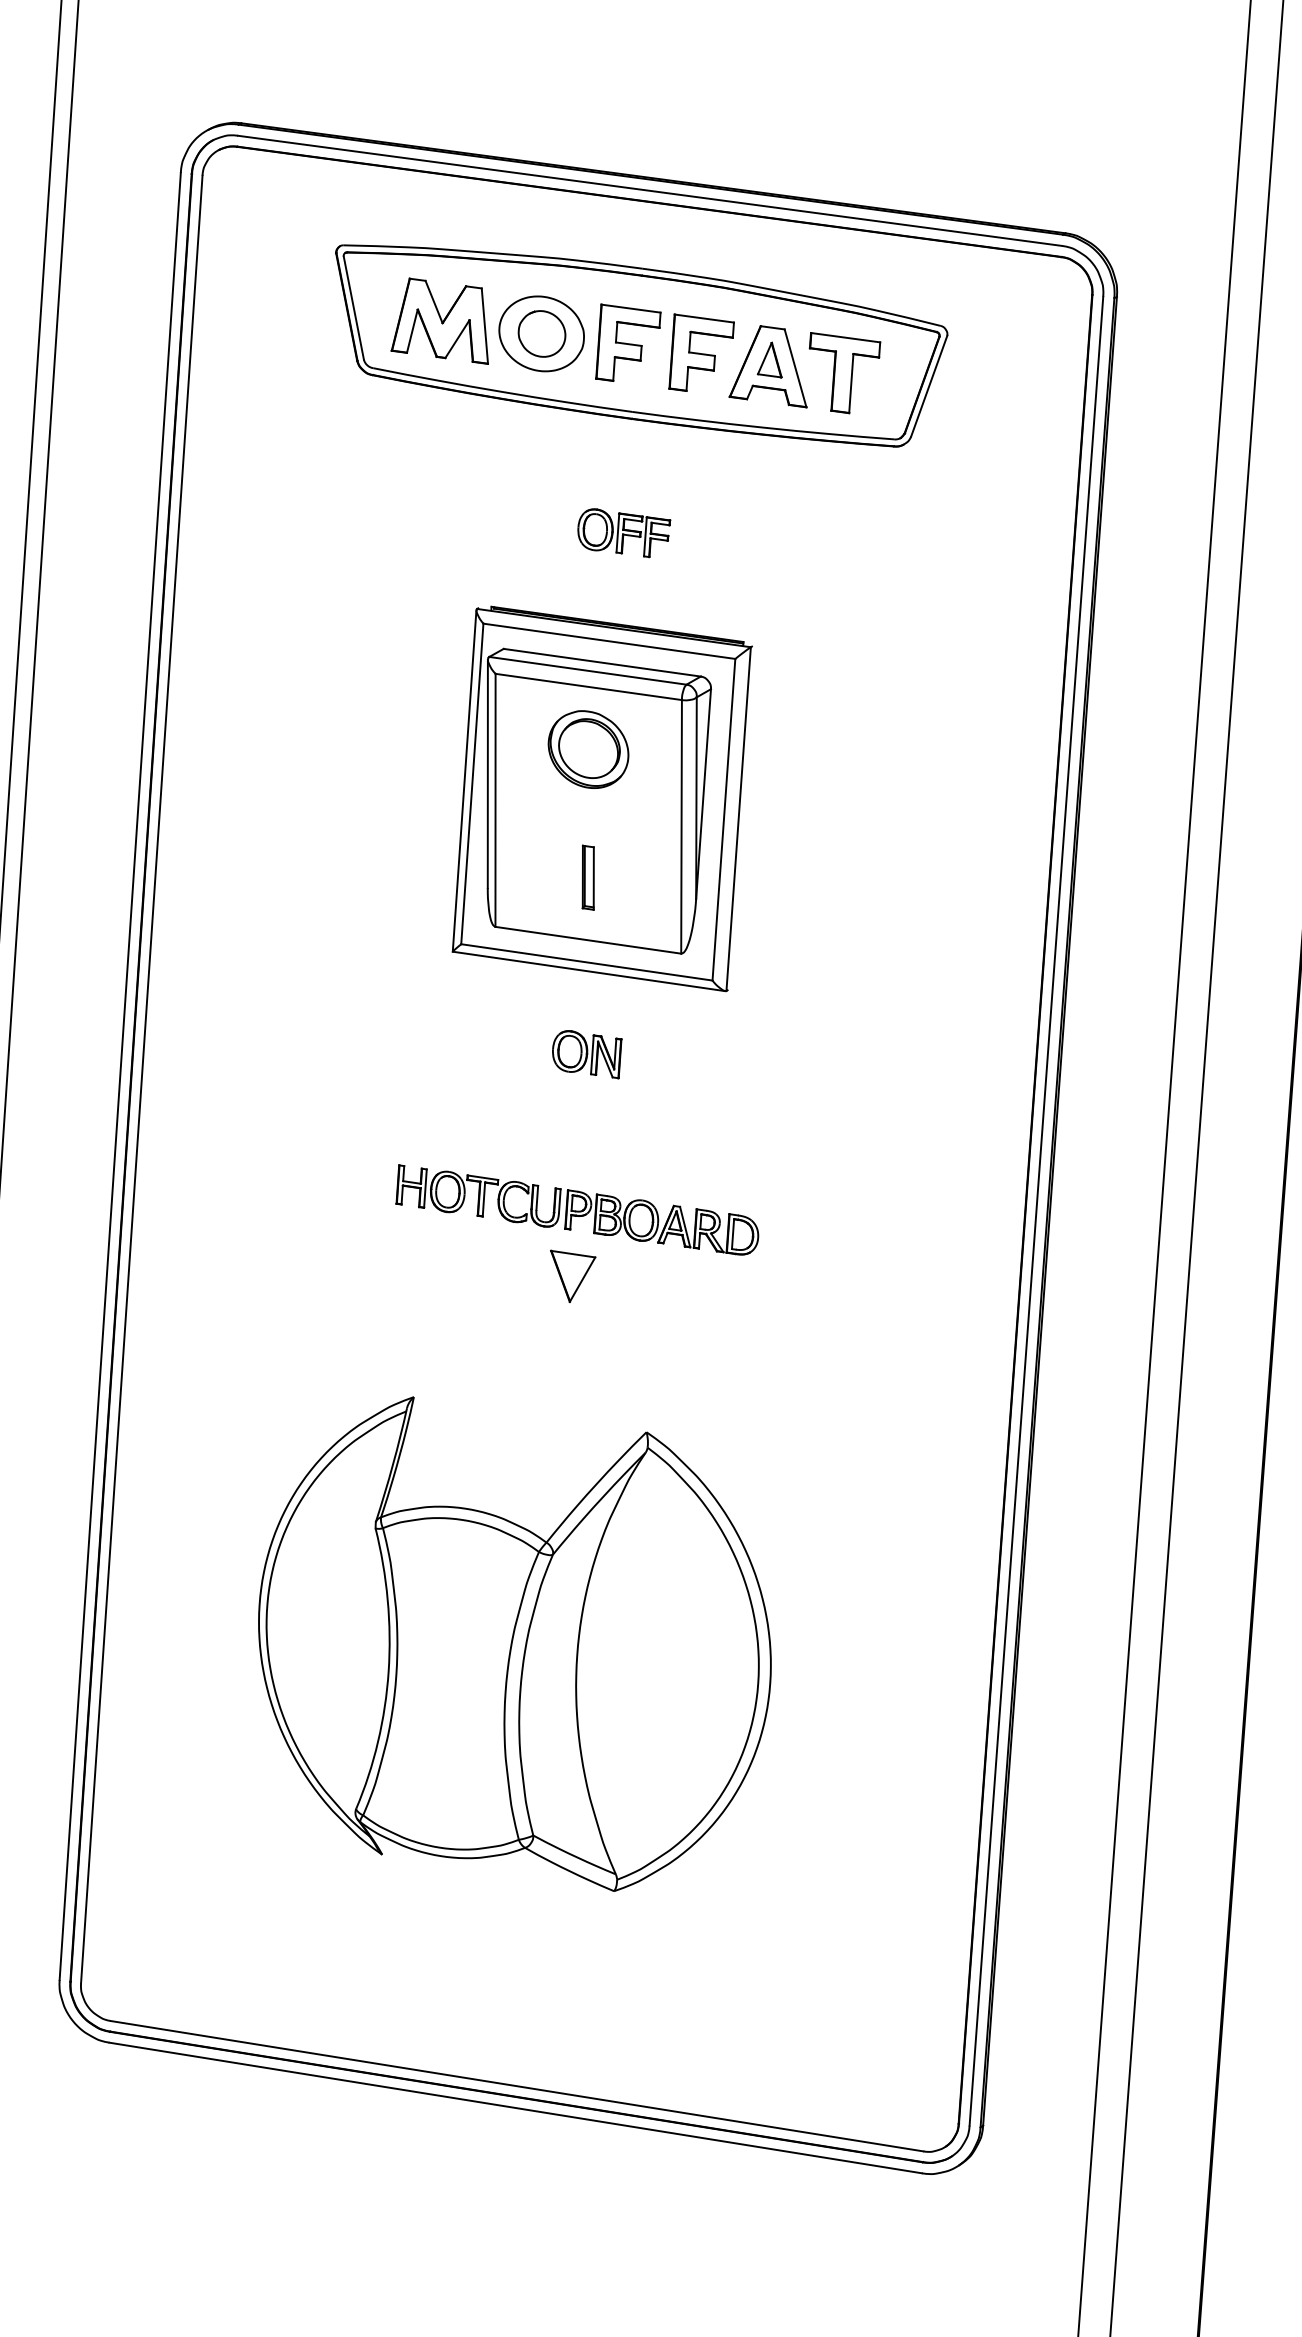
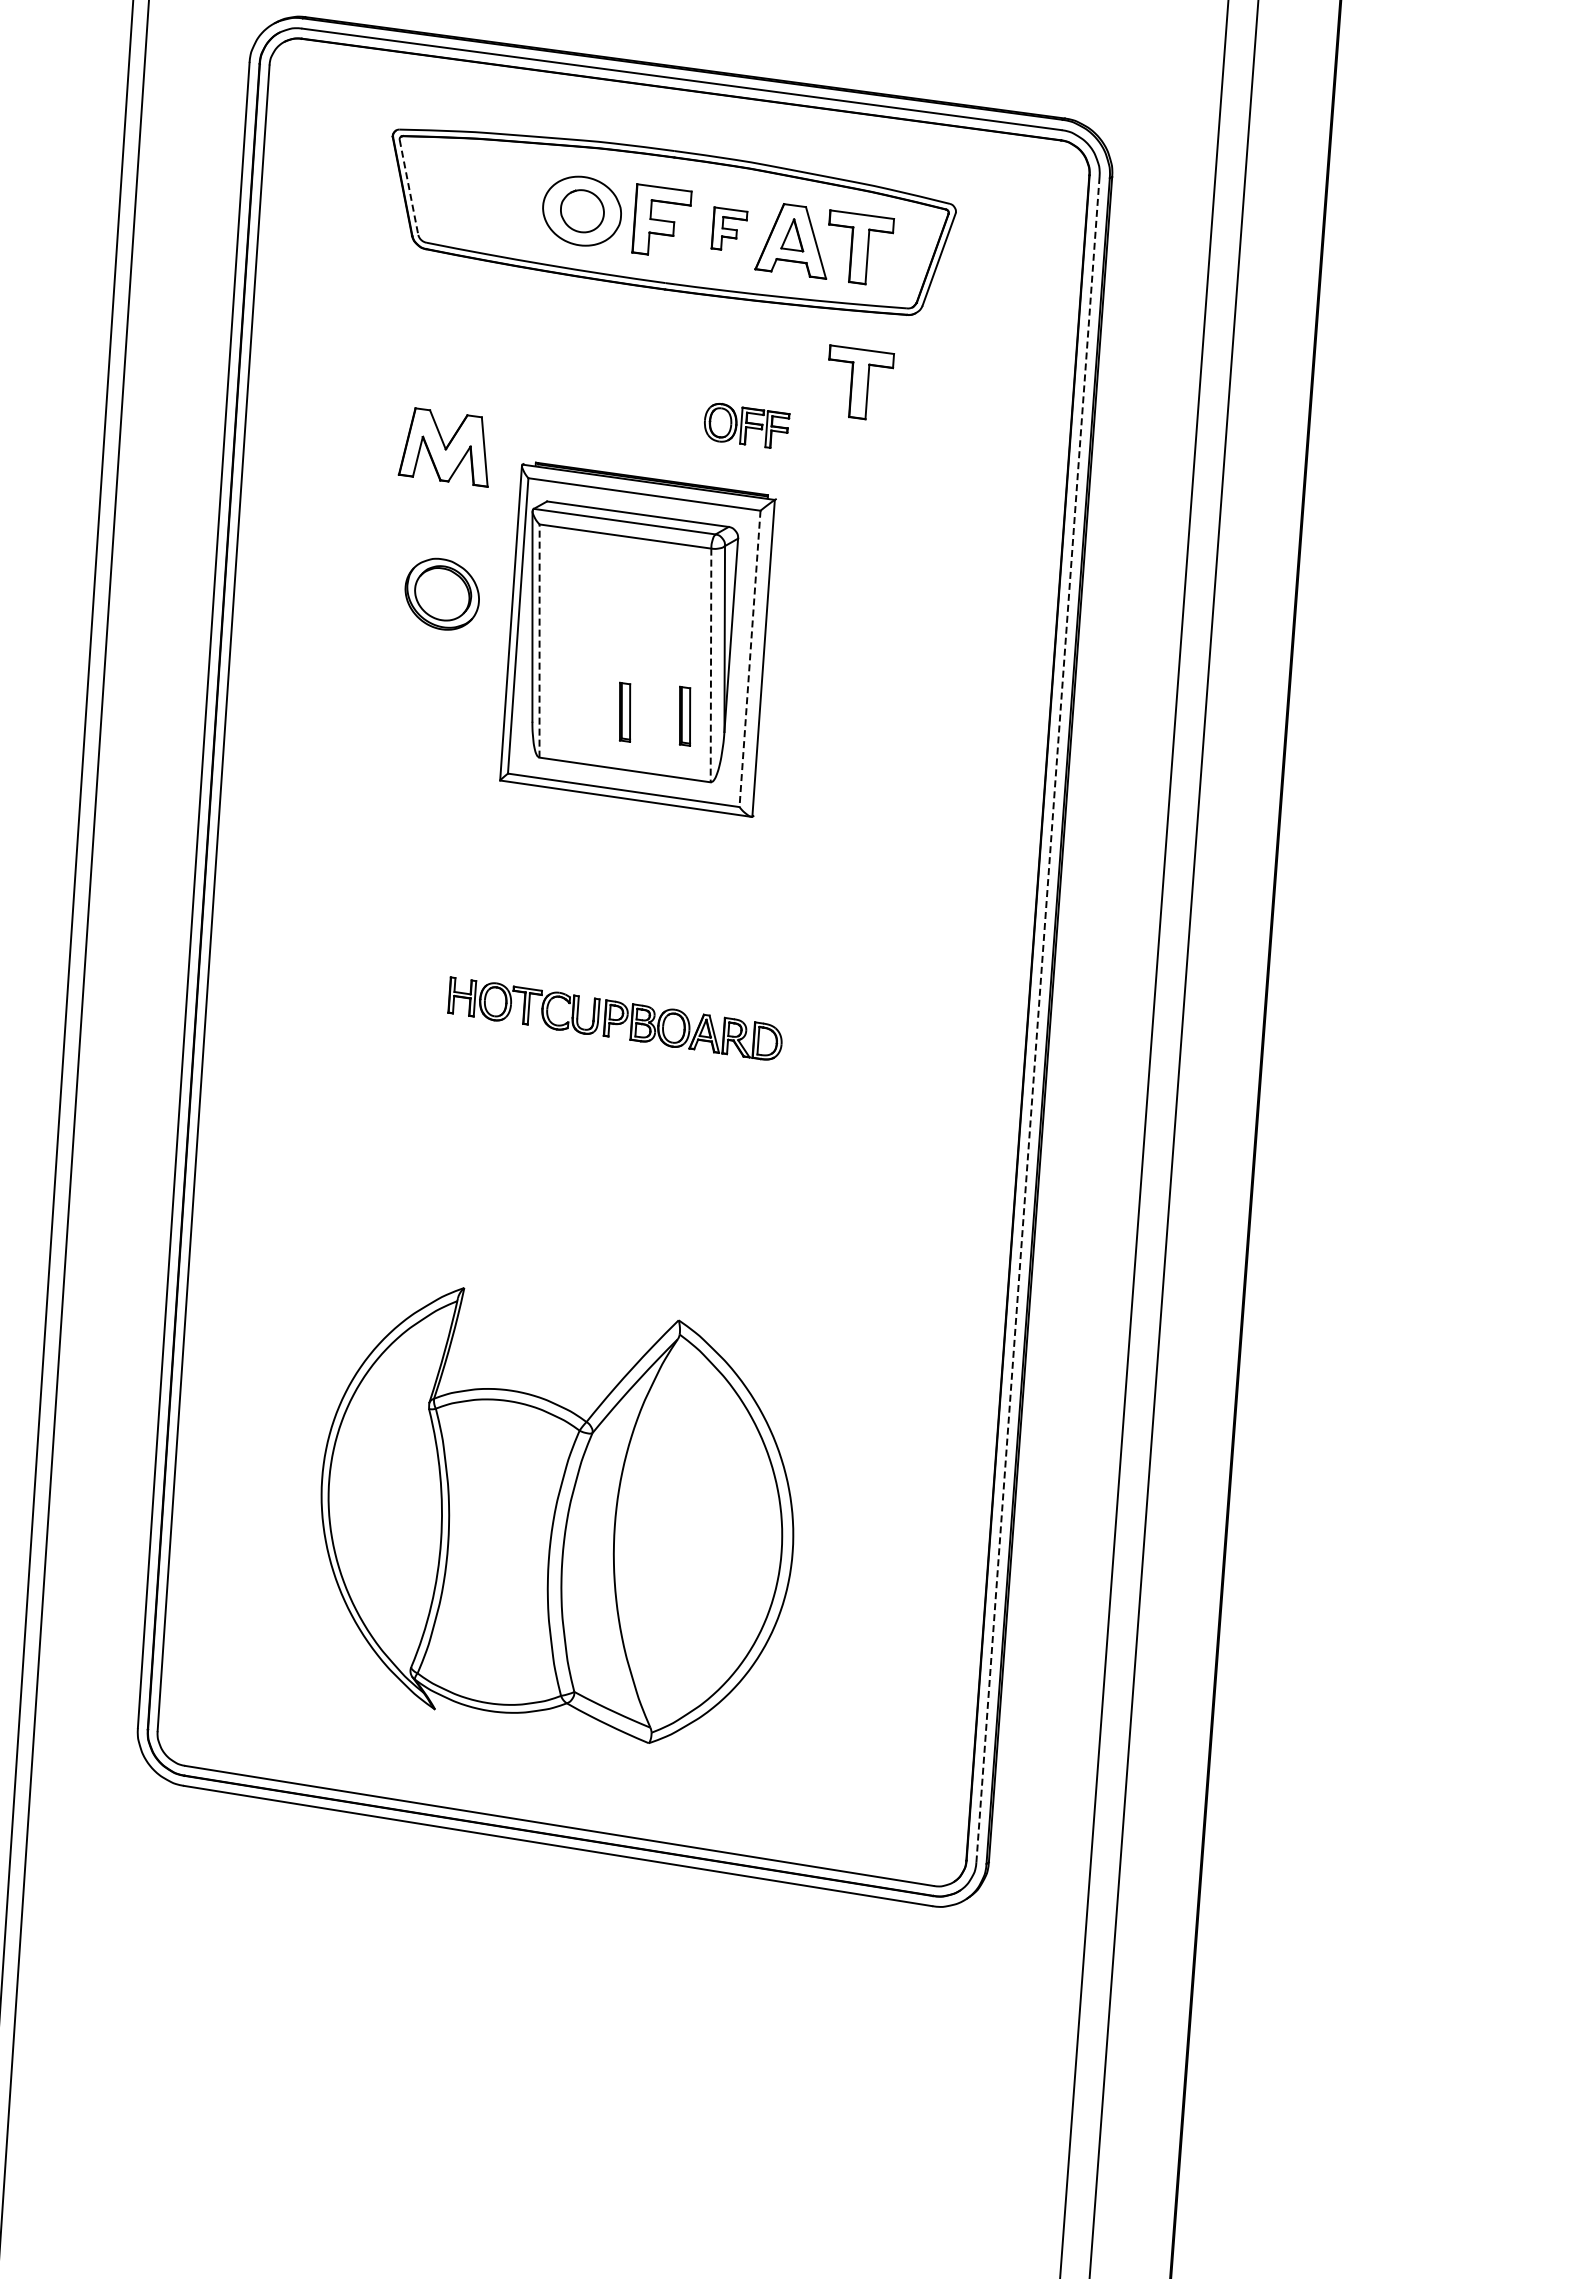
line: (354, 308) -> (409, 187), solid -> dashed
part: (439, 321) -> (442, 447), moved
part: (701, 352) -> (729, 228), size x0.6
part: (844, 519) -> (861, 382), added
part: (624, 532) -> (747, 425), moved
part: (587, 748) -> (441, 593), moved
line: (495, 800) -> (539, 641), solid -> dashed
line: (724, 819) -> (750, 658), solid -> dashed
line: (682, 826) -> (711, 665), solid -> dashed
part: (652, 881) -> (684, 715), added
part: (586, 1054) -> (623, 875), removed
line: (1035, 1211) -> (1037, 1019), solid -> dashed
part: (572, 1276) -> (610, 1079), removed
part: (514, 1644) -> (557, 1515), moved

